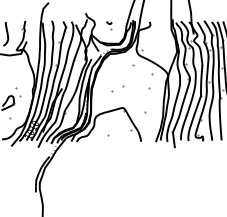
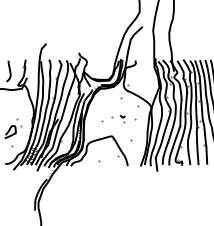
part: (109, 26) -> (122, 119), moved

